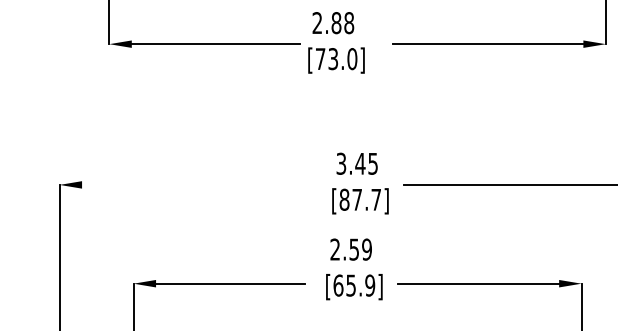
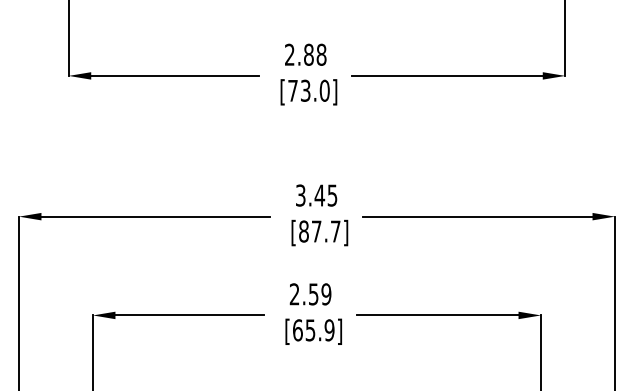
text: (336, 42) -> (308, 74), moved
line: (196, 184) -> (155, 216), added
text: (354, 268) -> (313, 313), moved

